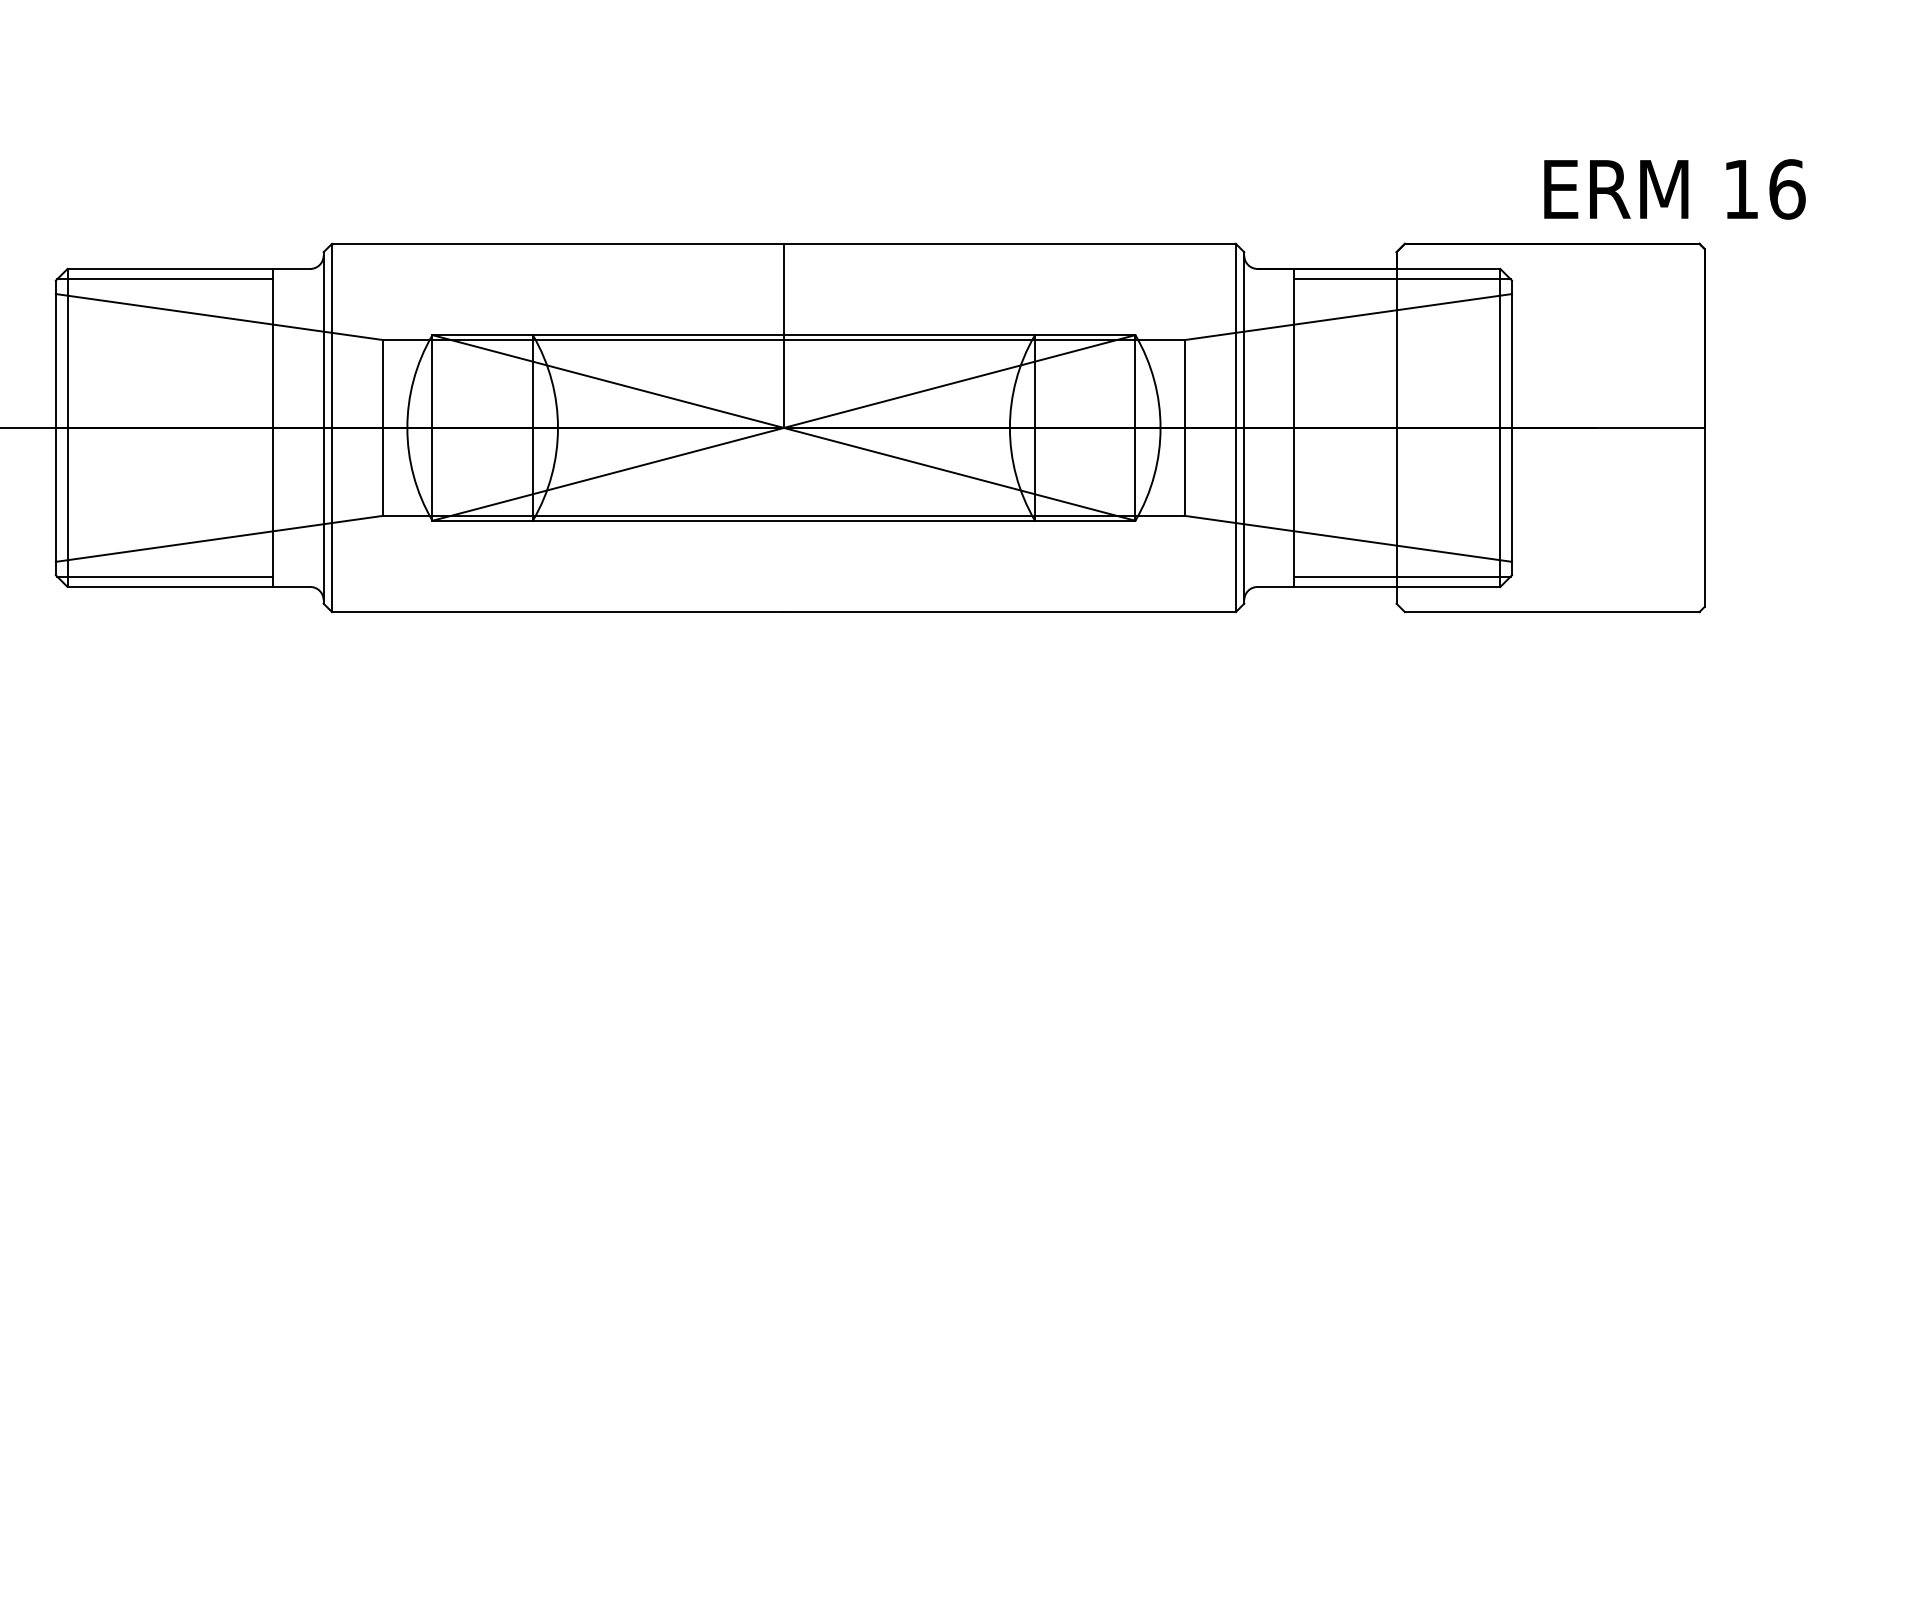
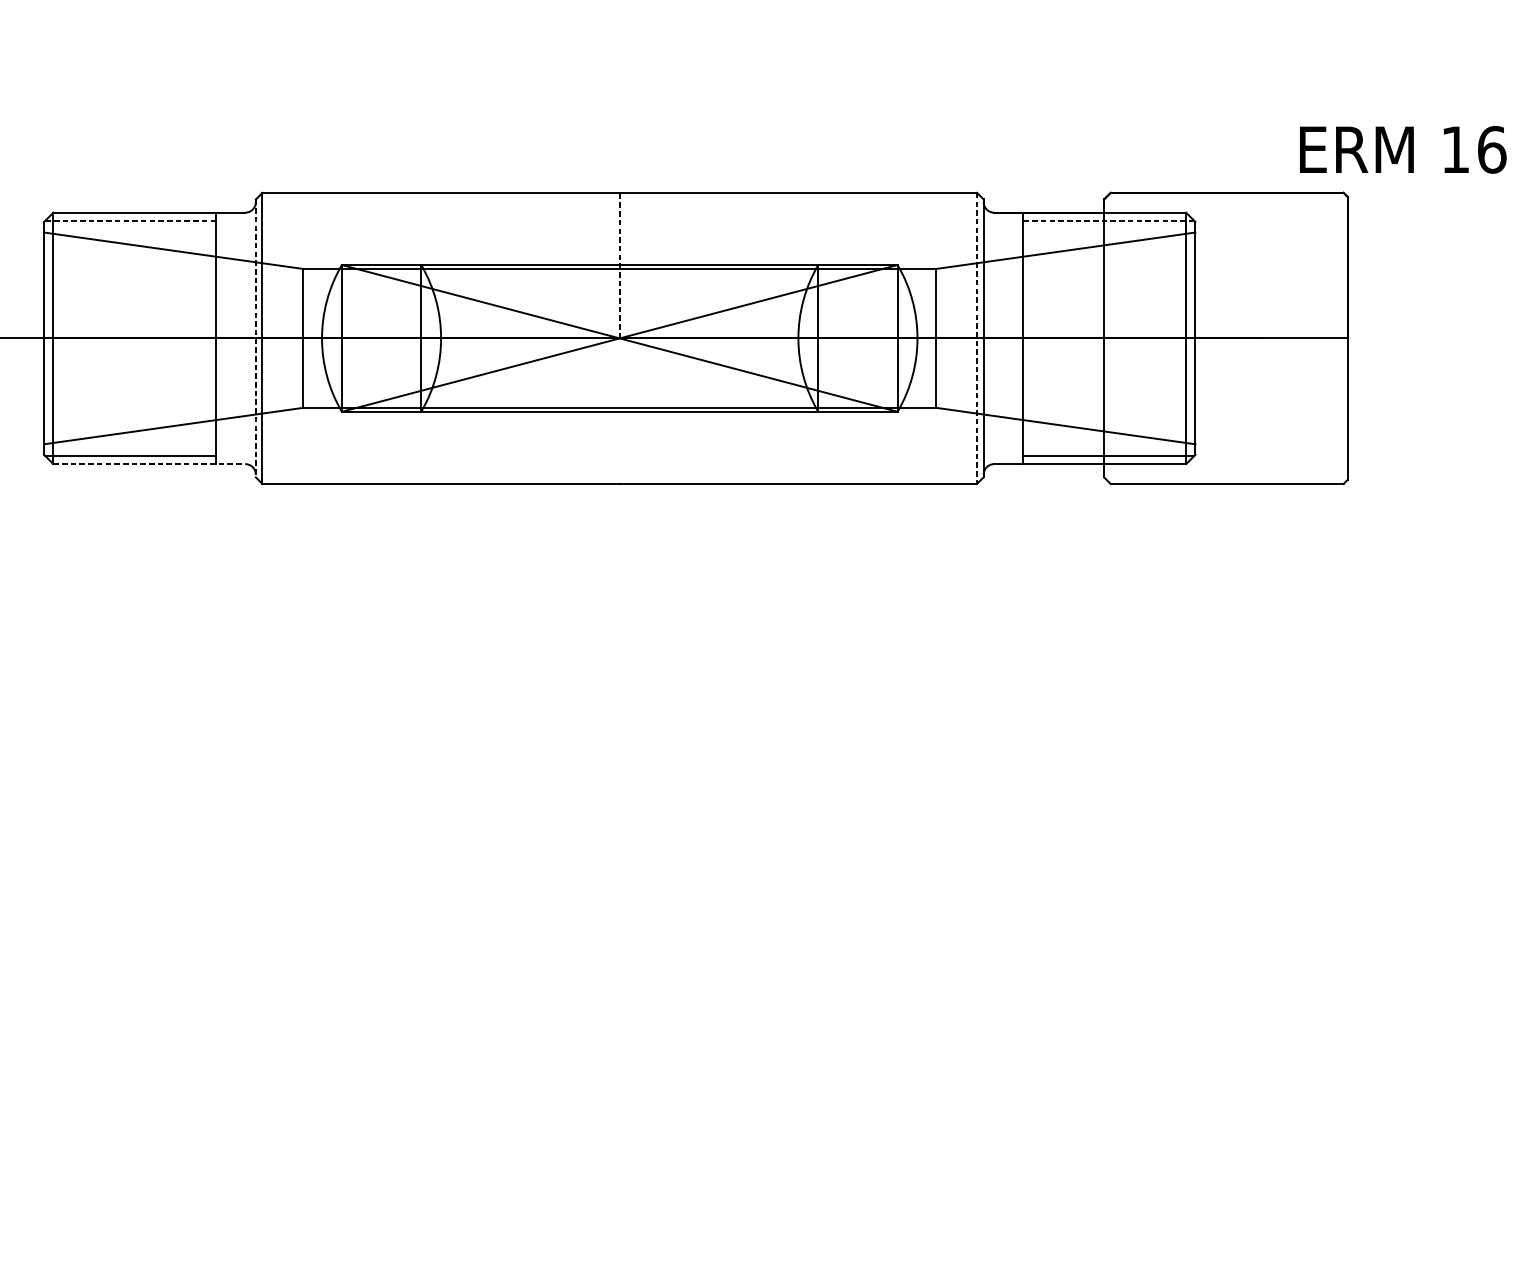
text: (1674, 189) -> (1402, 149), moved
line: (165, 279) -> (130, 221), solid -> dashed
line: (1402, 279) -> (1108, 221), solid -> dashed
line: (783, 335) -> (619, 265), solid -> dashed
line: (323, 427) -> (255, 338), solid -> dashed
line: (1235, 428) -> (976, 338), solid -> dashed
line: (189, 586) -> (149, 463), solid -> dashed

